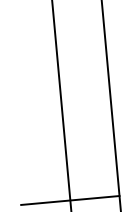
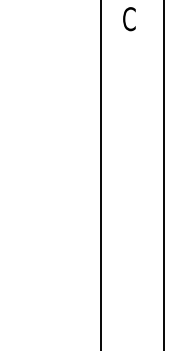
line: (70, 200) -> (100, 337), removed

